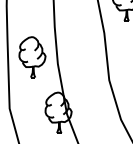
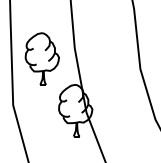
part: (32, 57) -> (42, 59), moved

